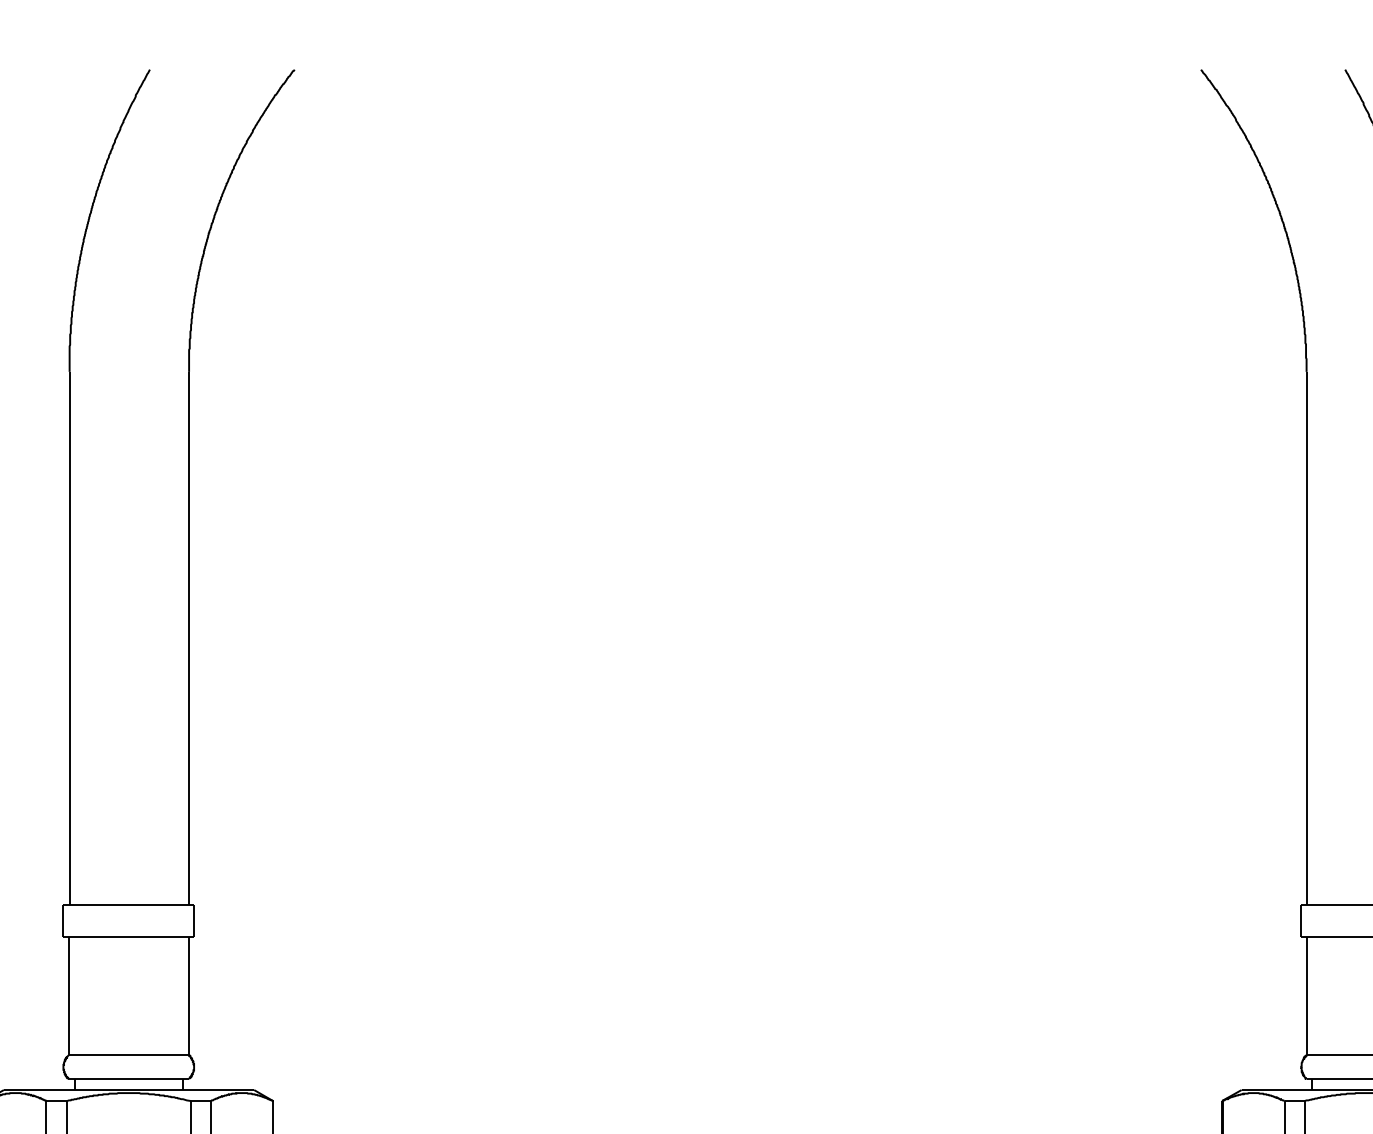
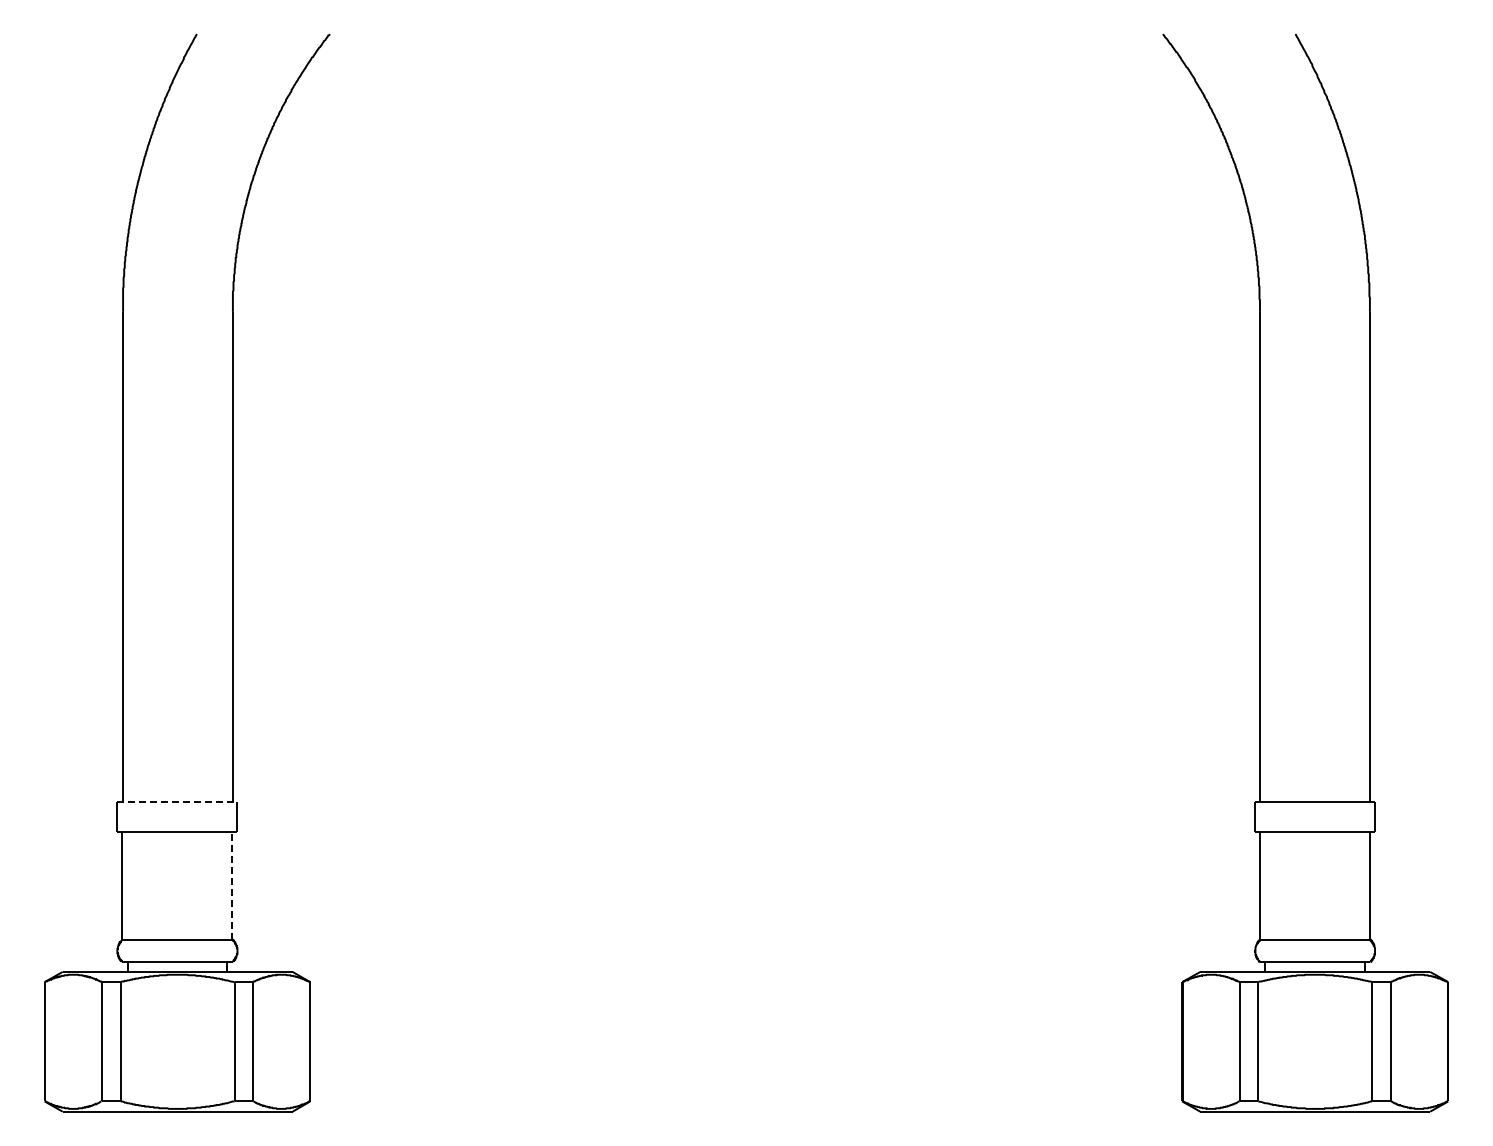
line: (128, 904) -> (177, 801), solid -> dashed
line: (188, 995) -> (232, 885), solid -> dashed

